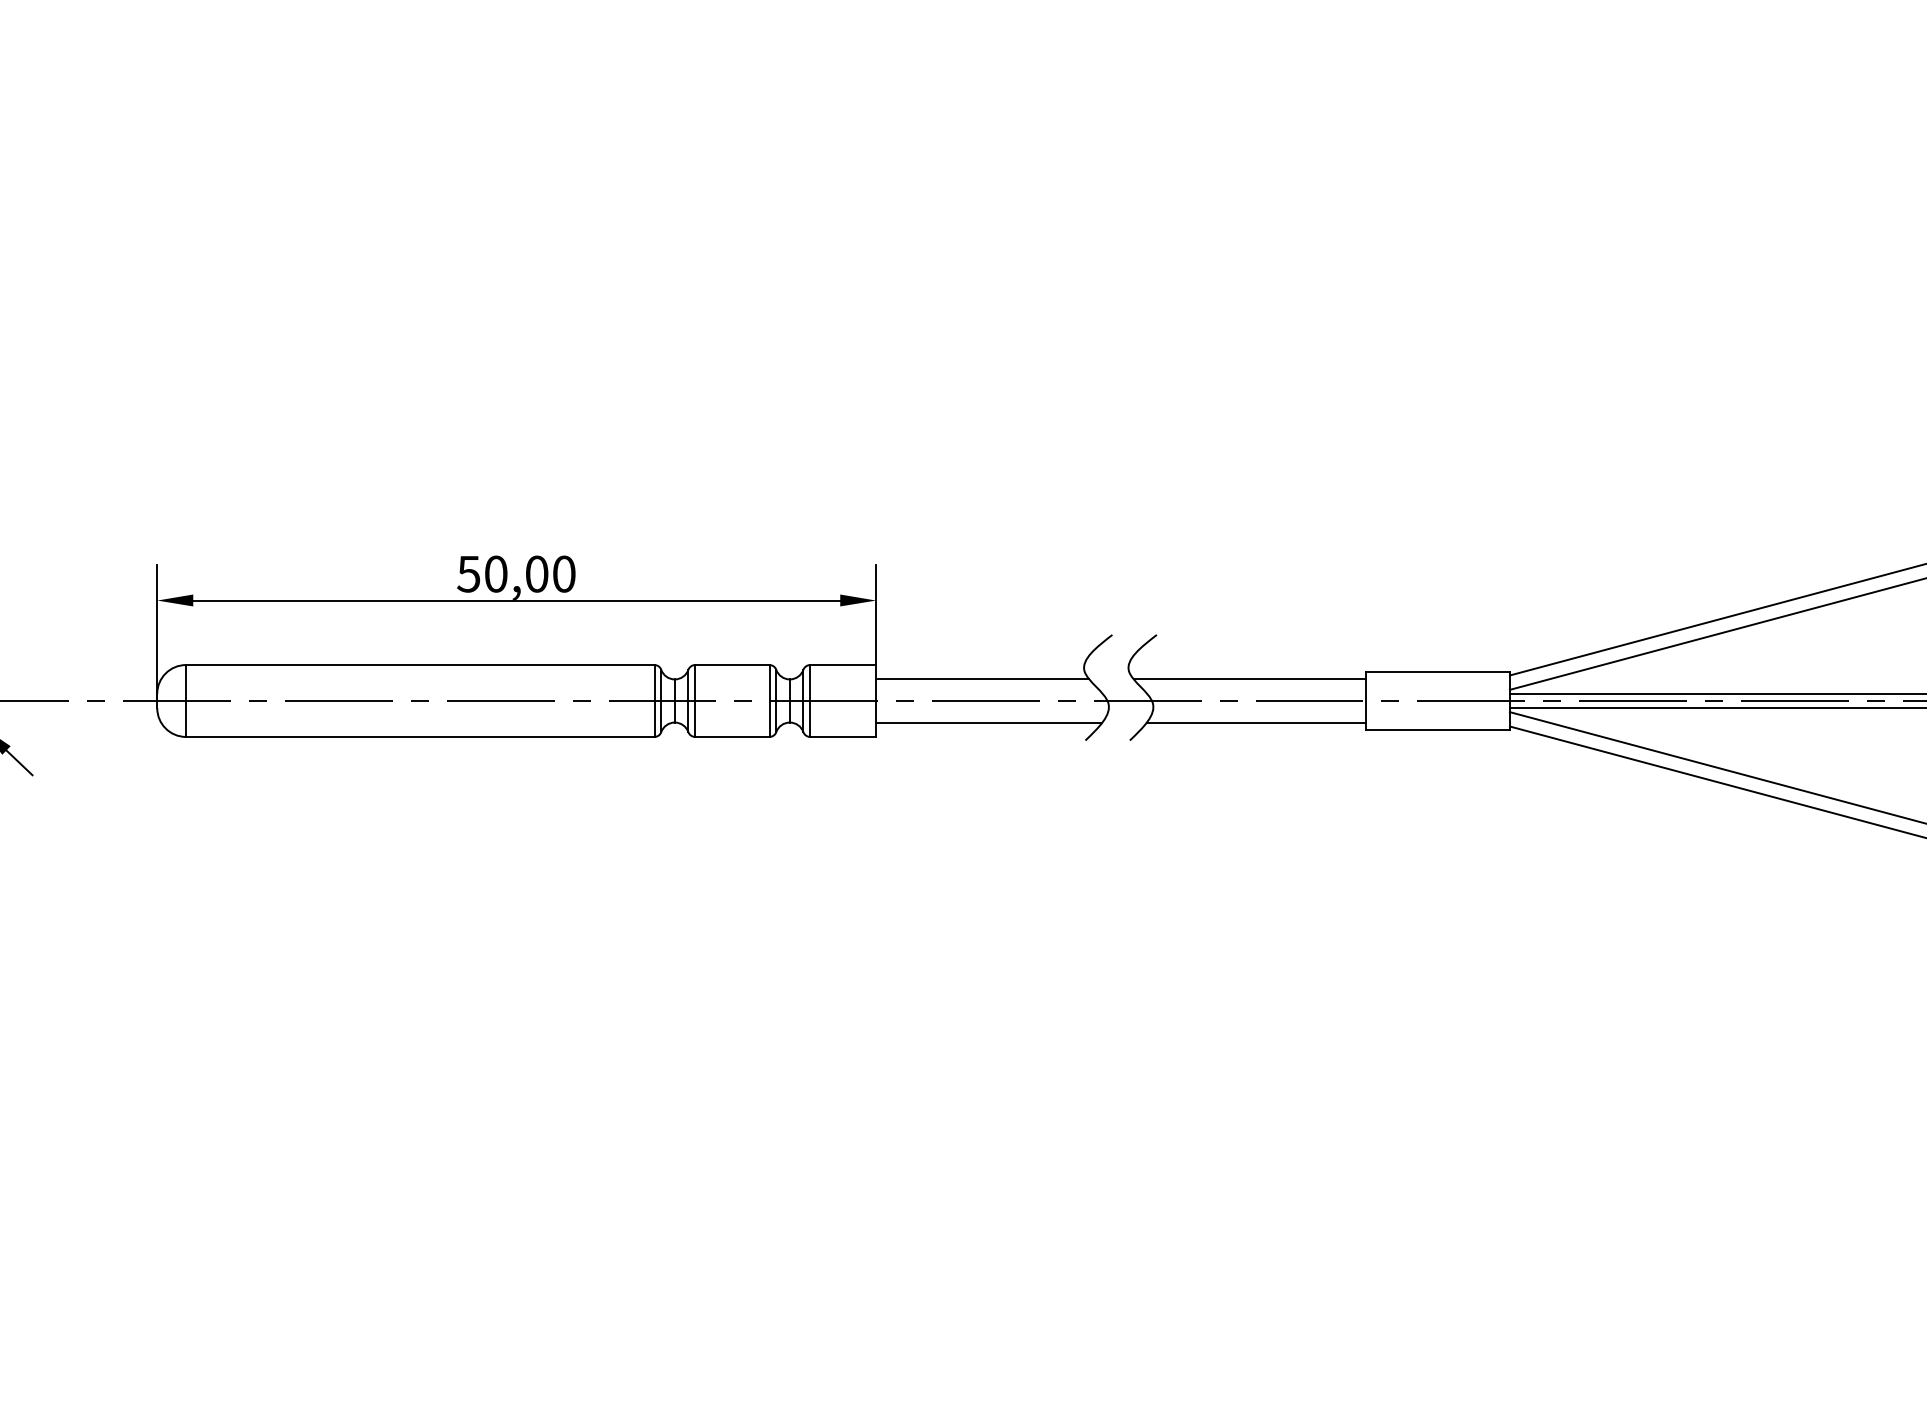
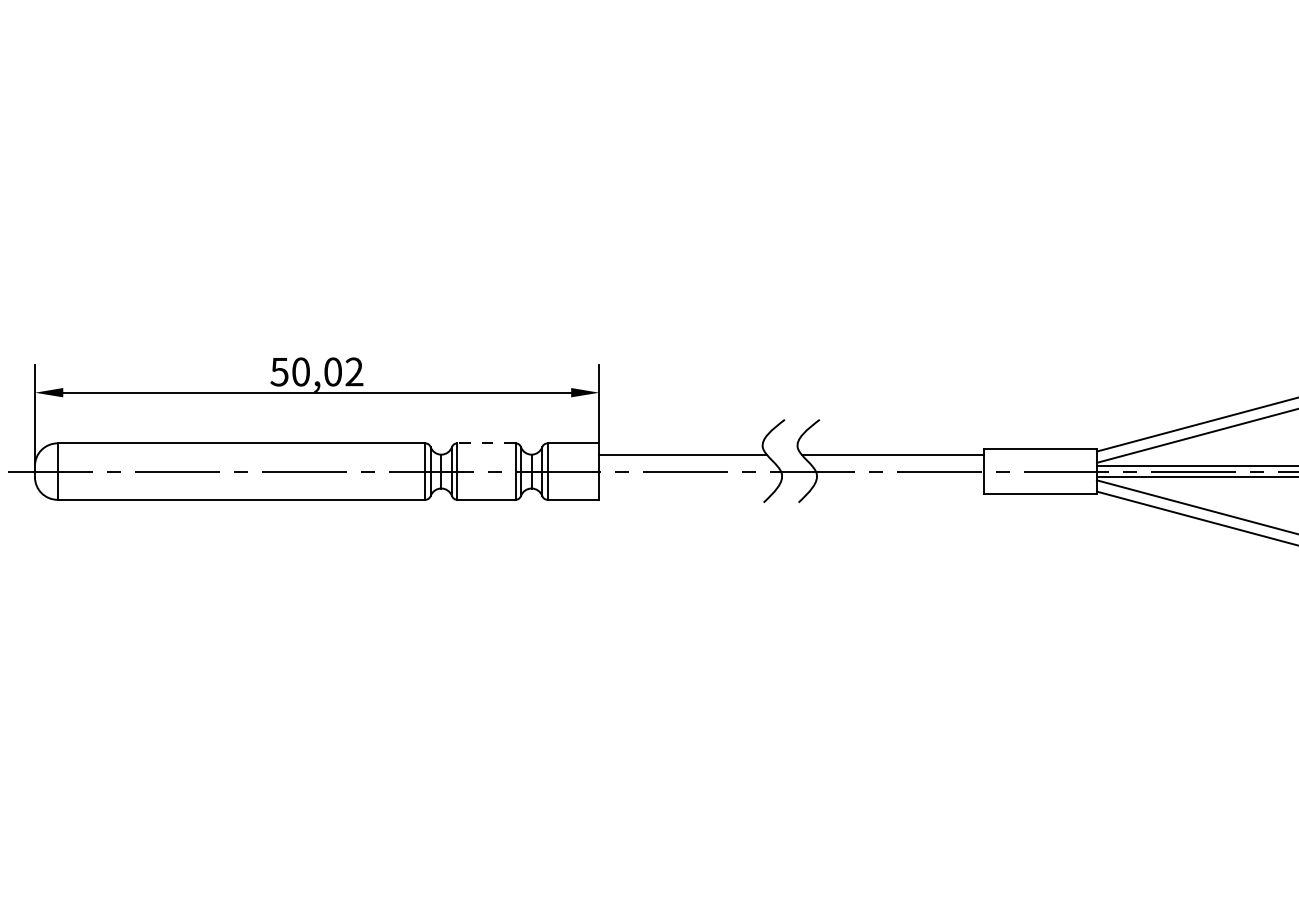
text: (564, 573) -> (354, 371), 50,00 -> 50,02
line: (731, 665) -> (485, 443), solid -> dashed
line: (989, 722) -> (688, 488), removed
line: (1256, 722) -> (897, 488), removed

